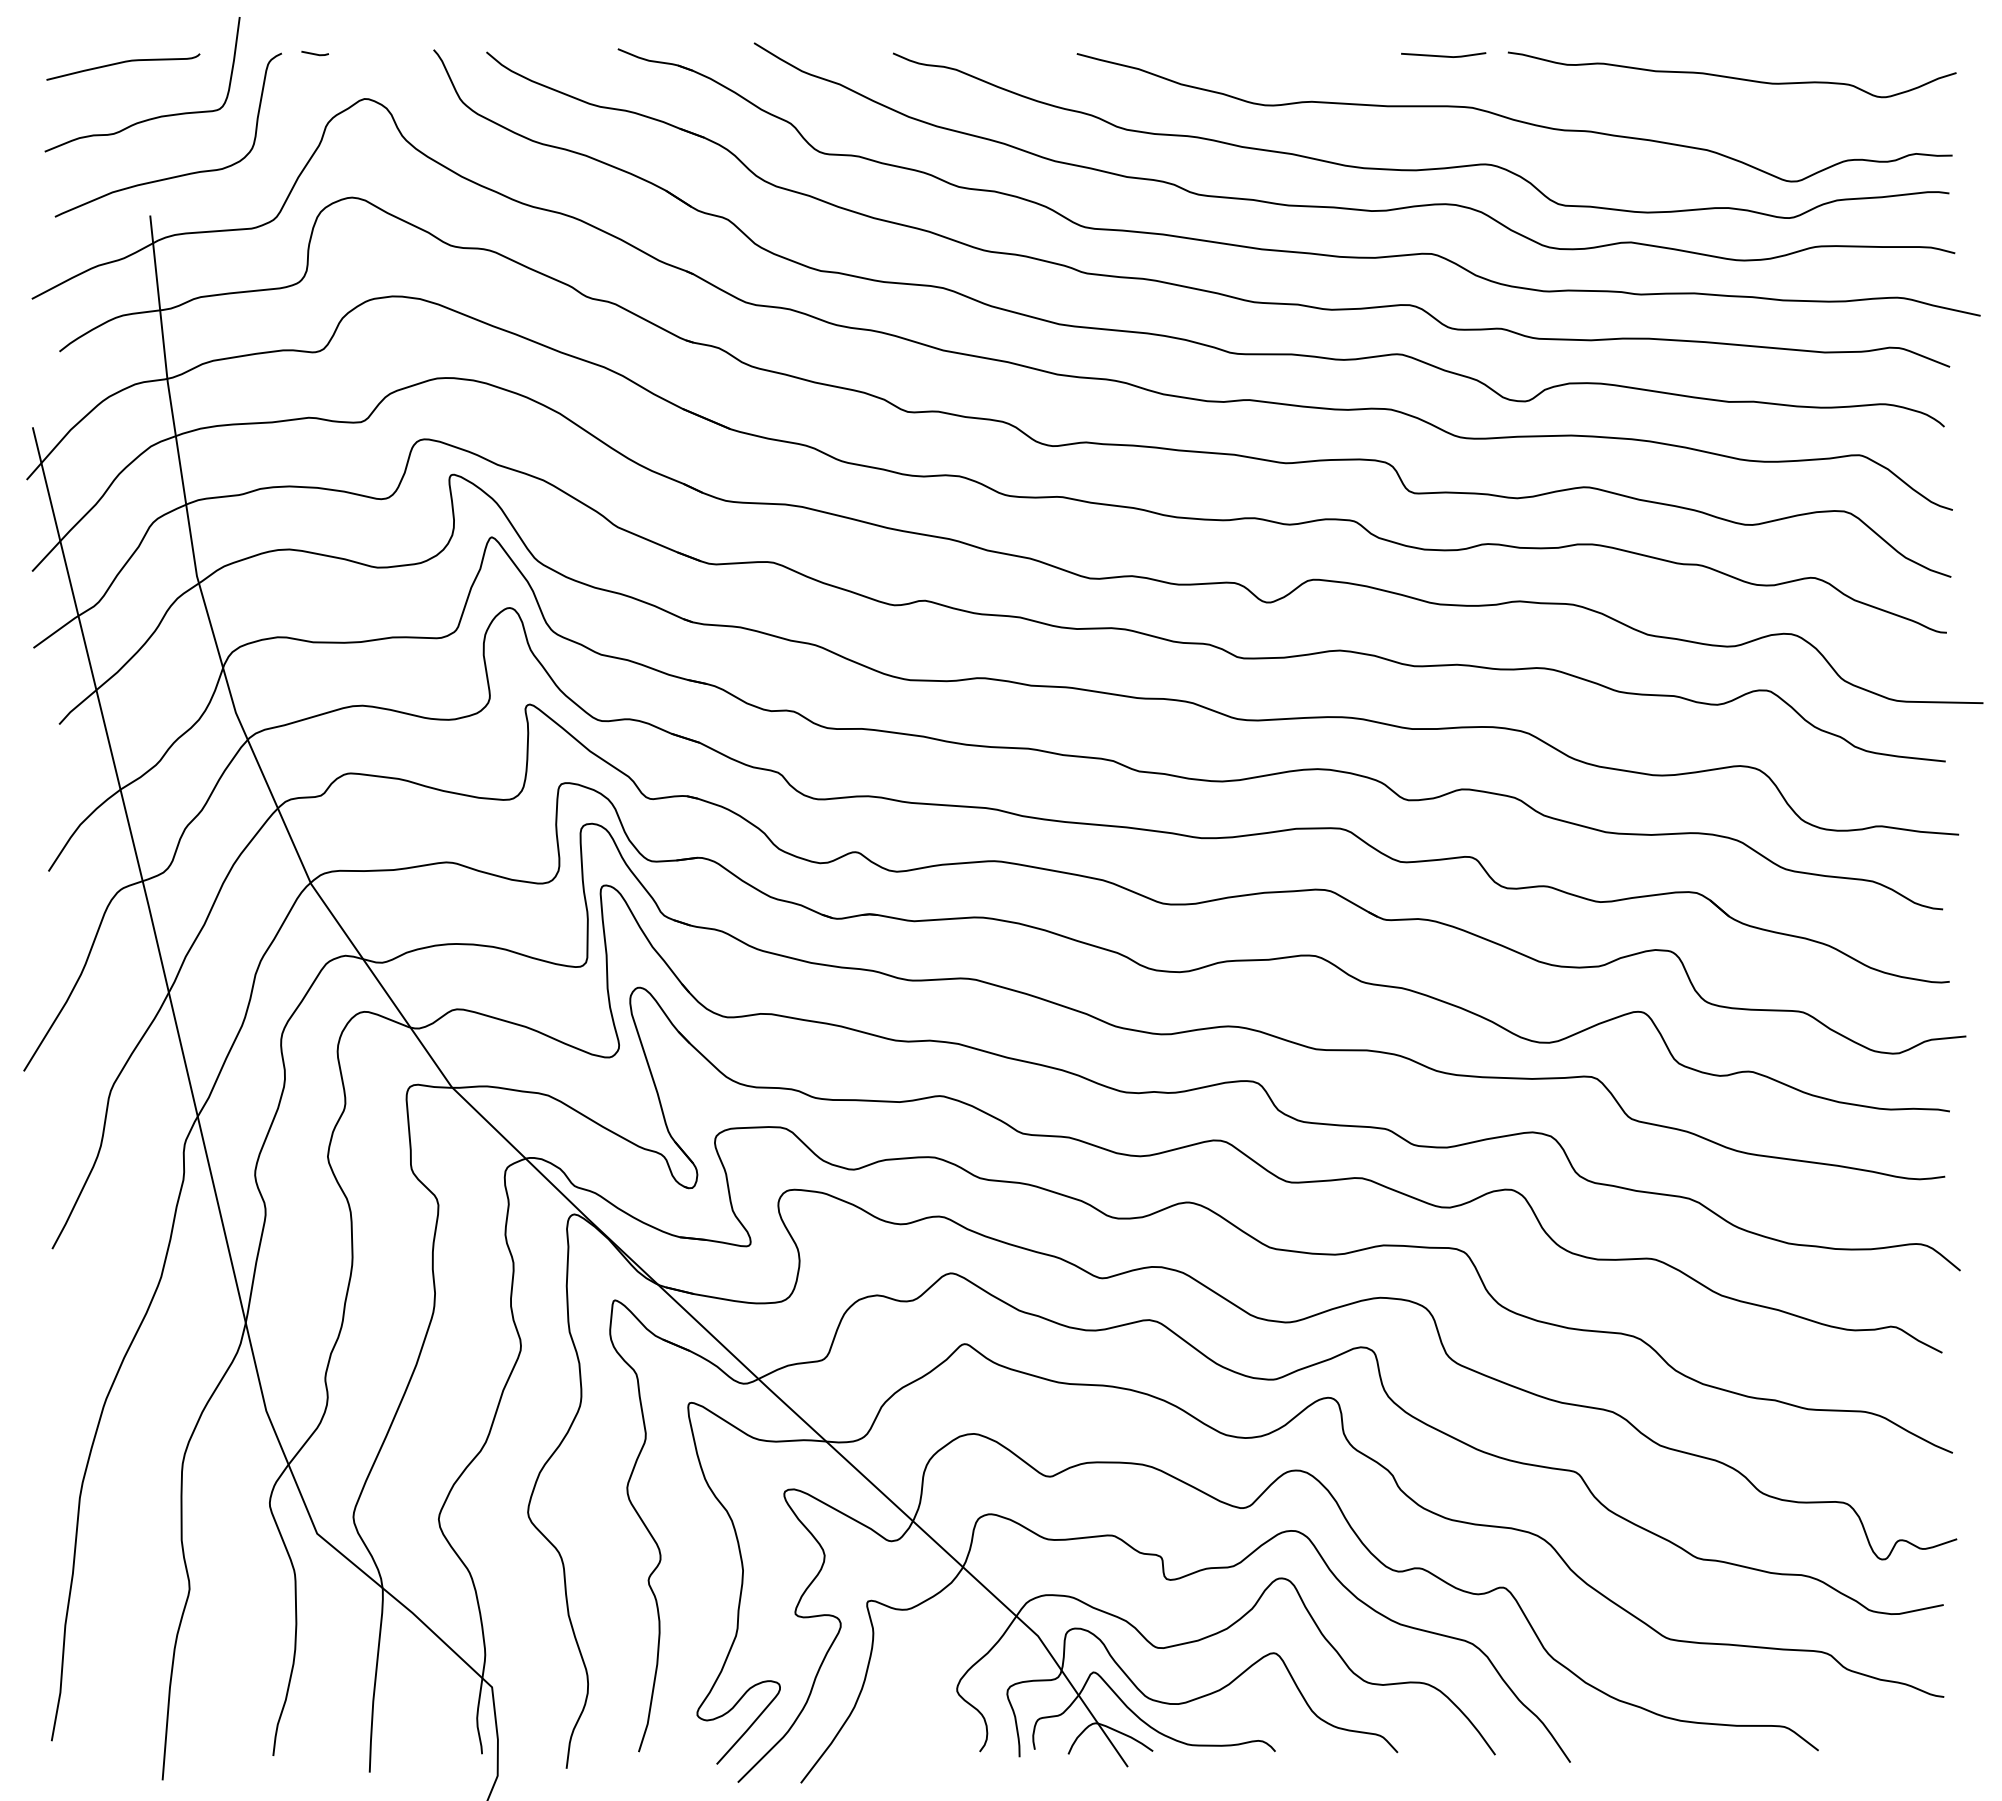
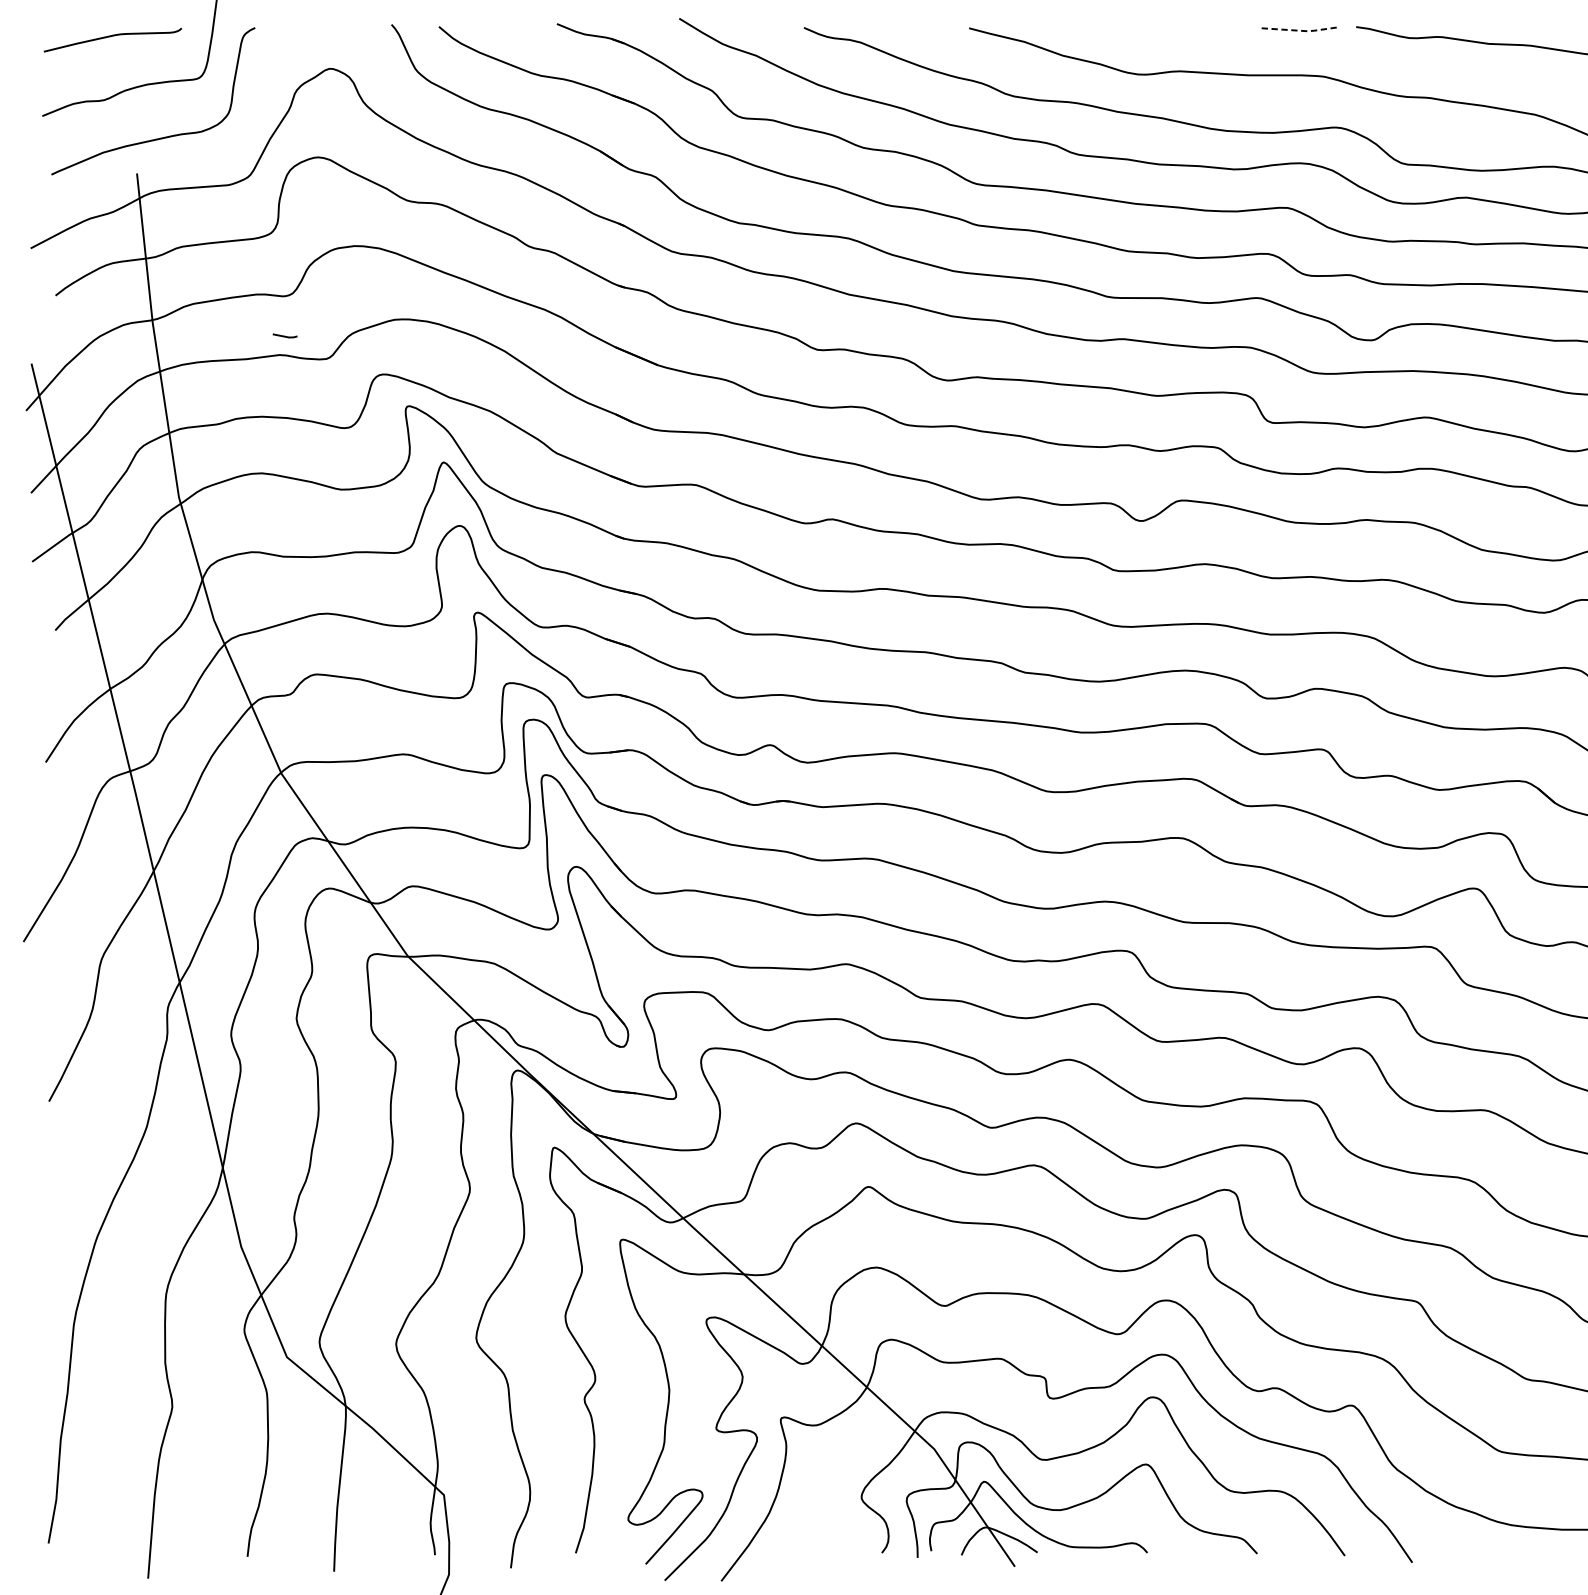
line: (314, 53) -> (284, 335), moved
line: (1444, 56) -> (1299, 30), solid -> dashed

